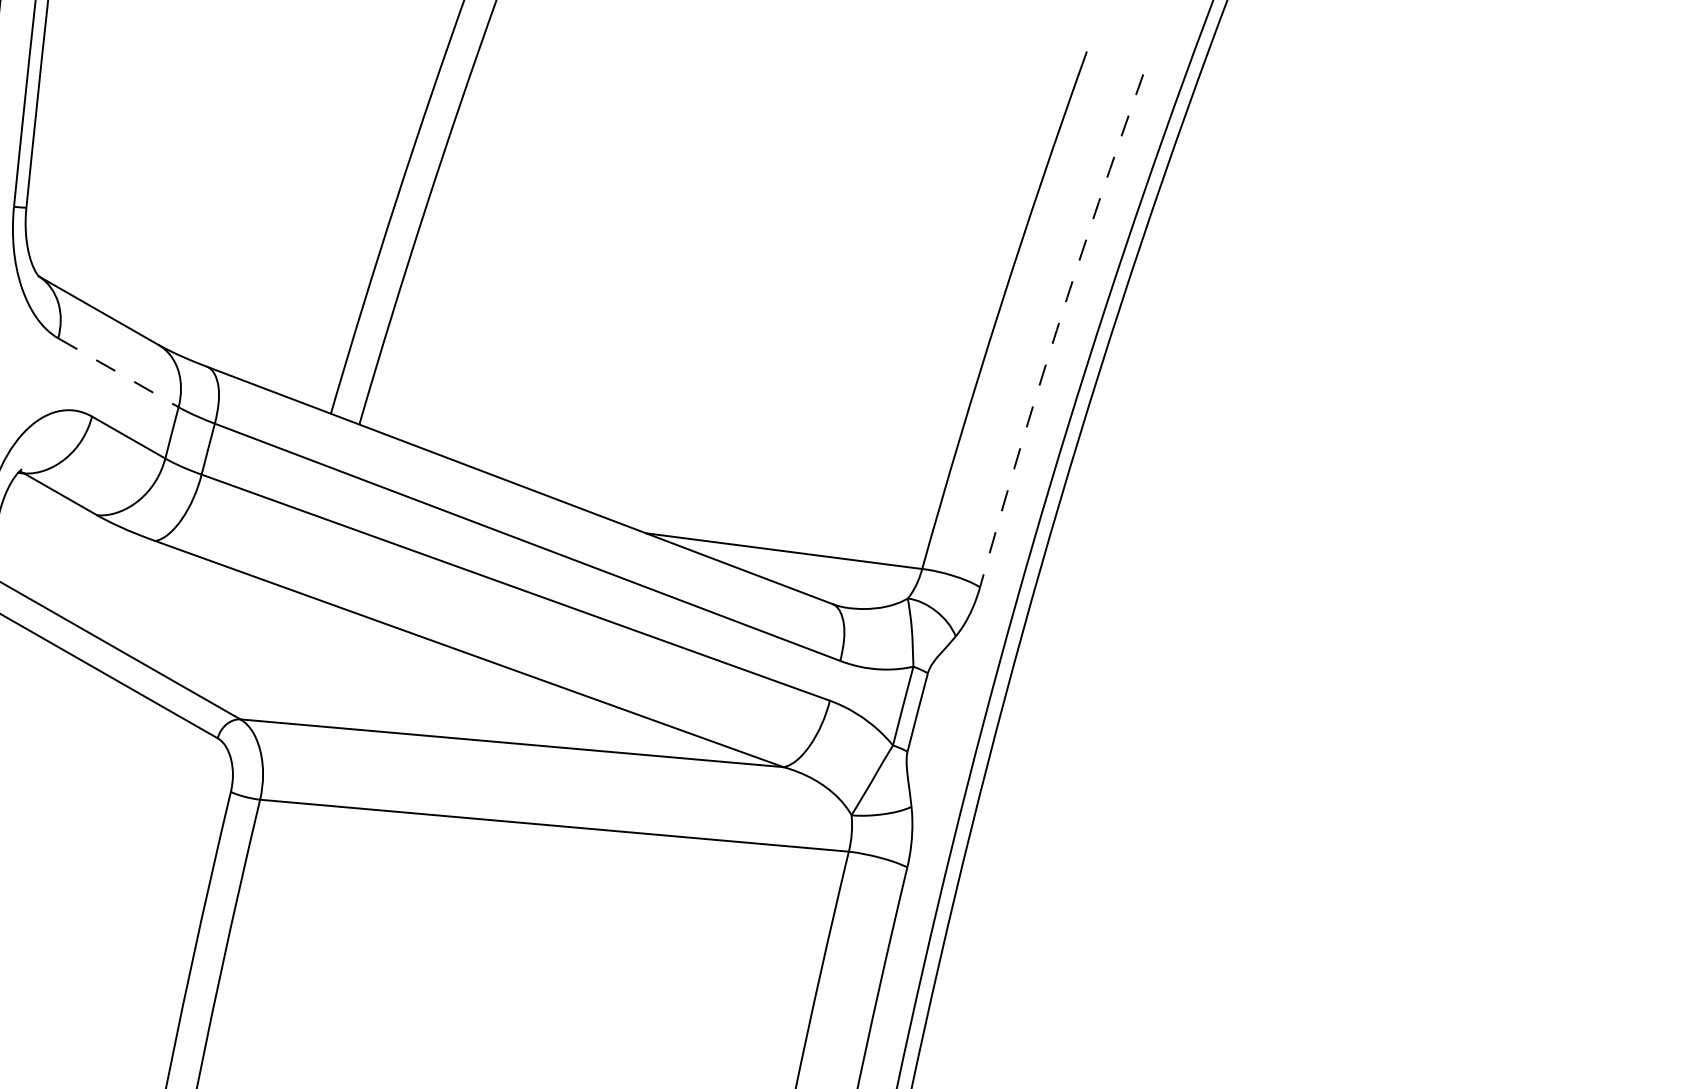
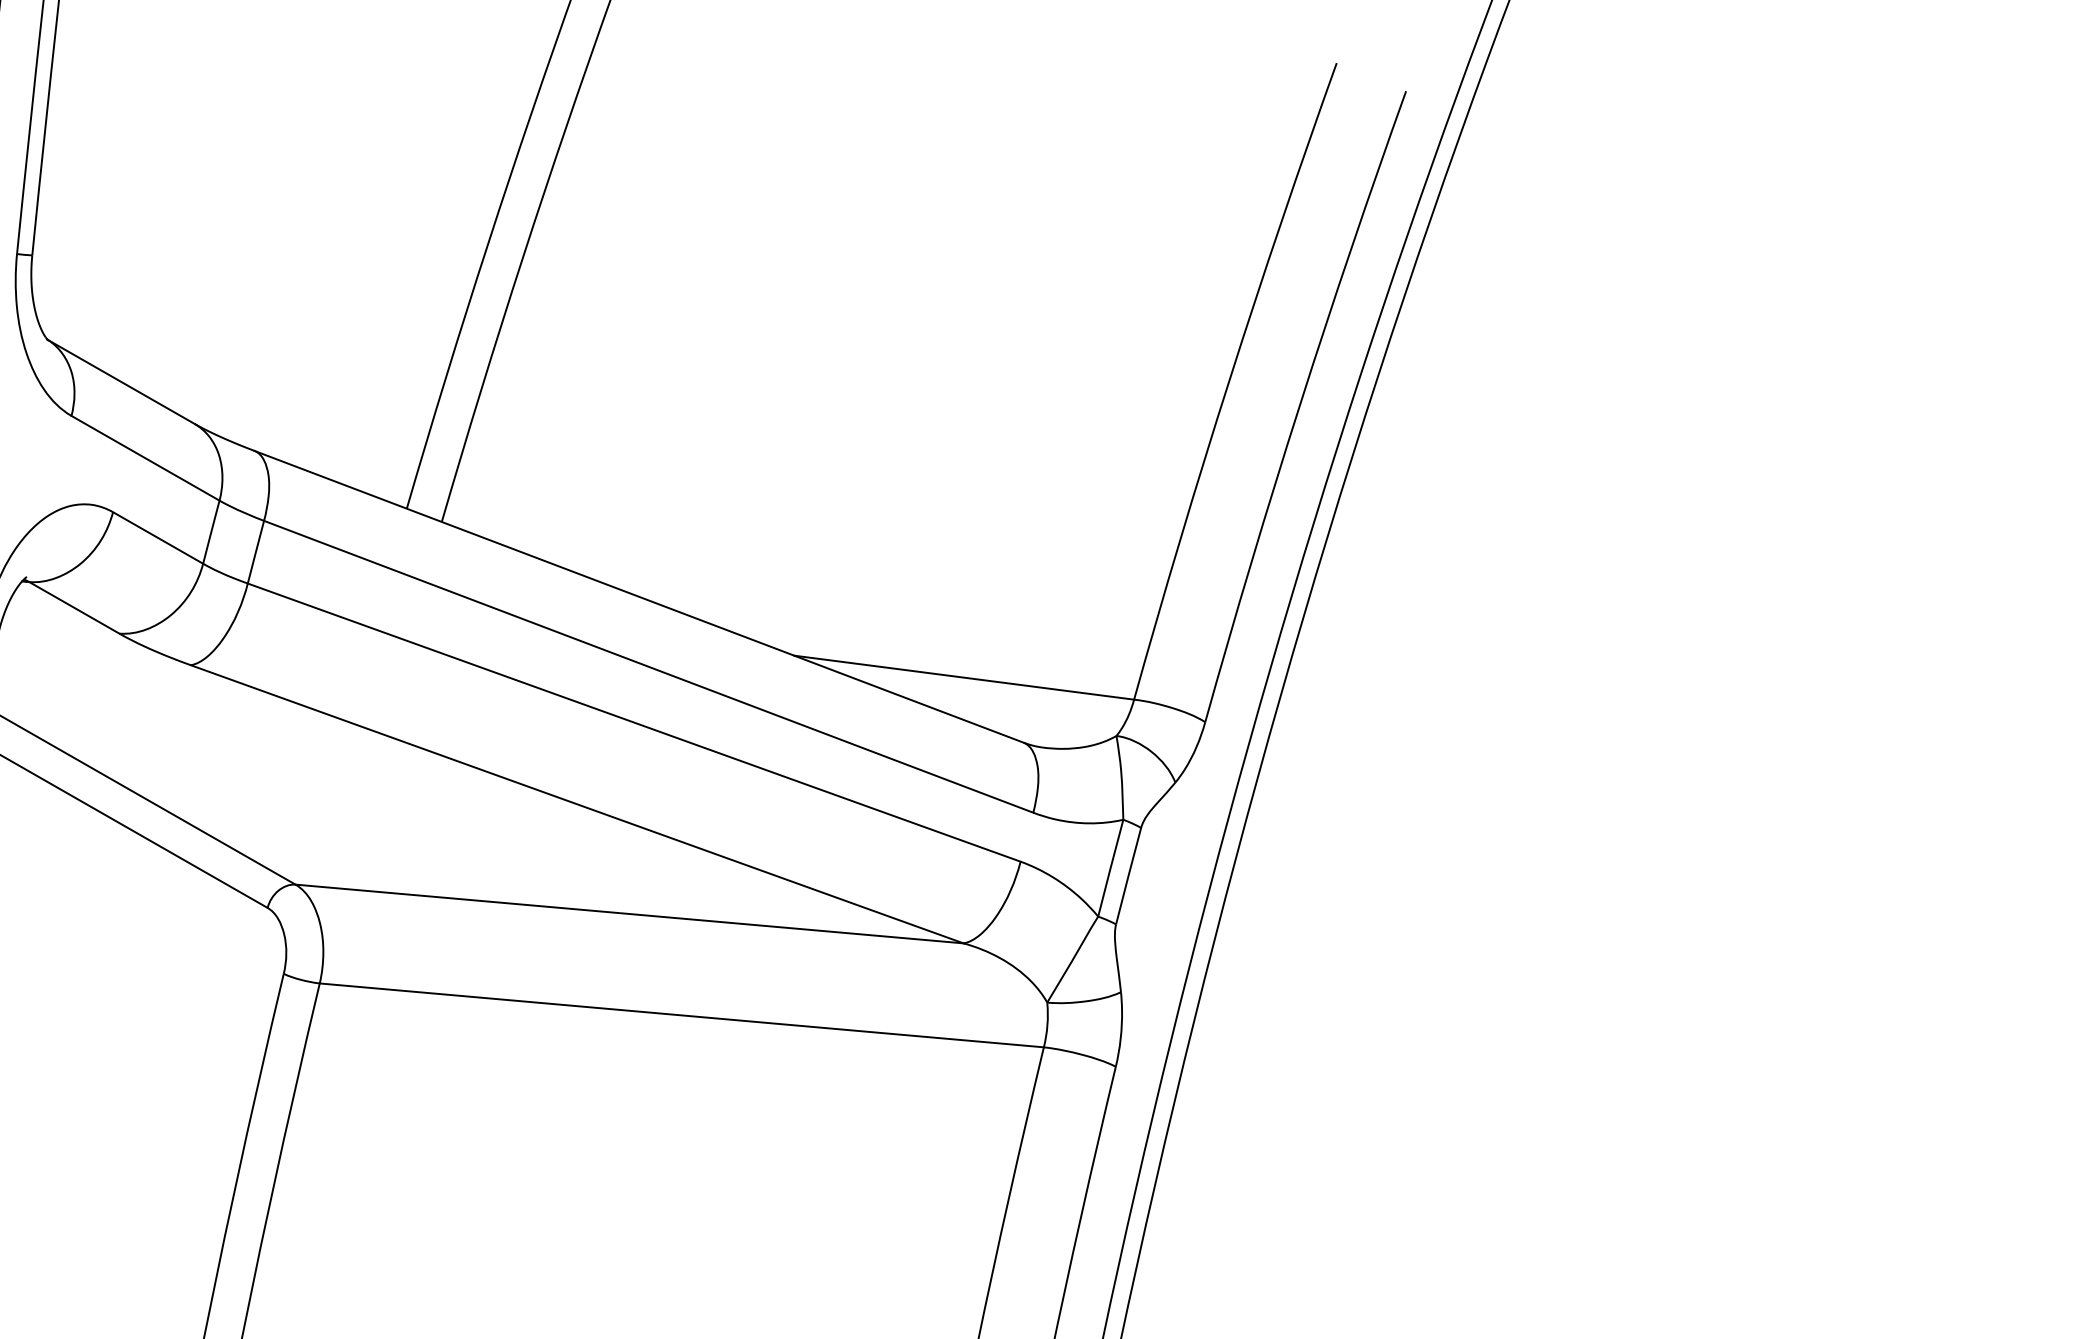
arc: (1057, 329) -> (1300, 404), dashed -> solid
line: (118, 372) -> (145, 458), dashed -> solid

